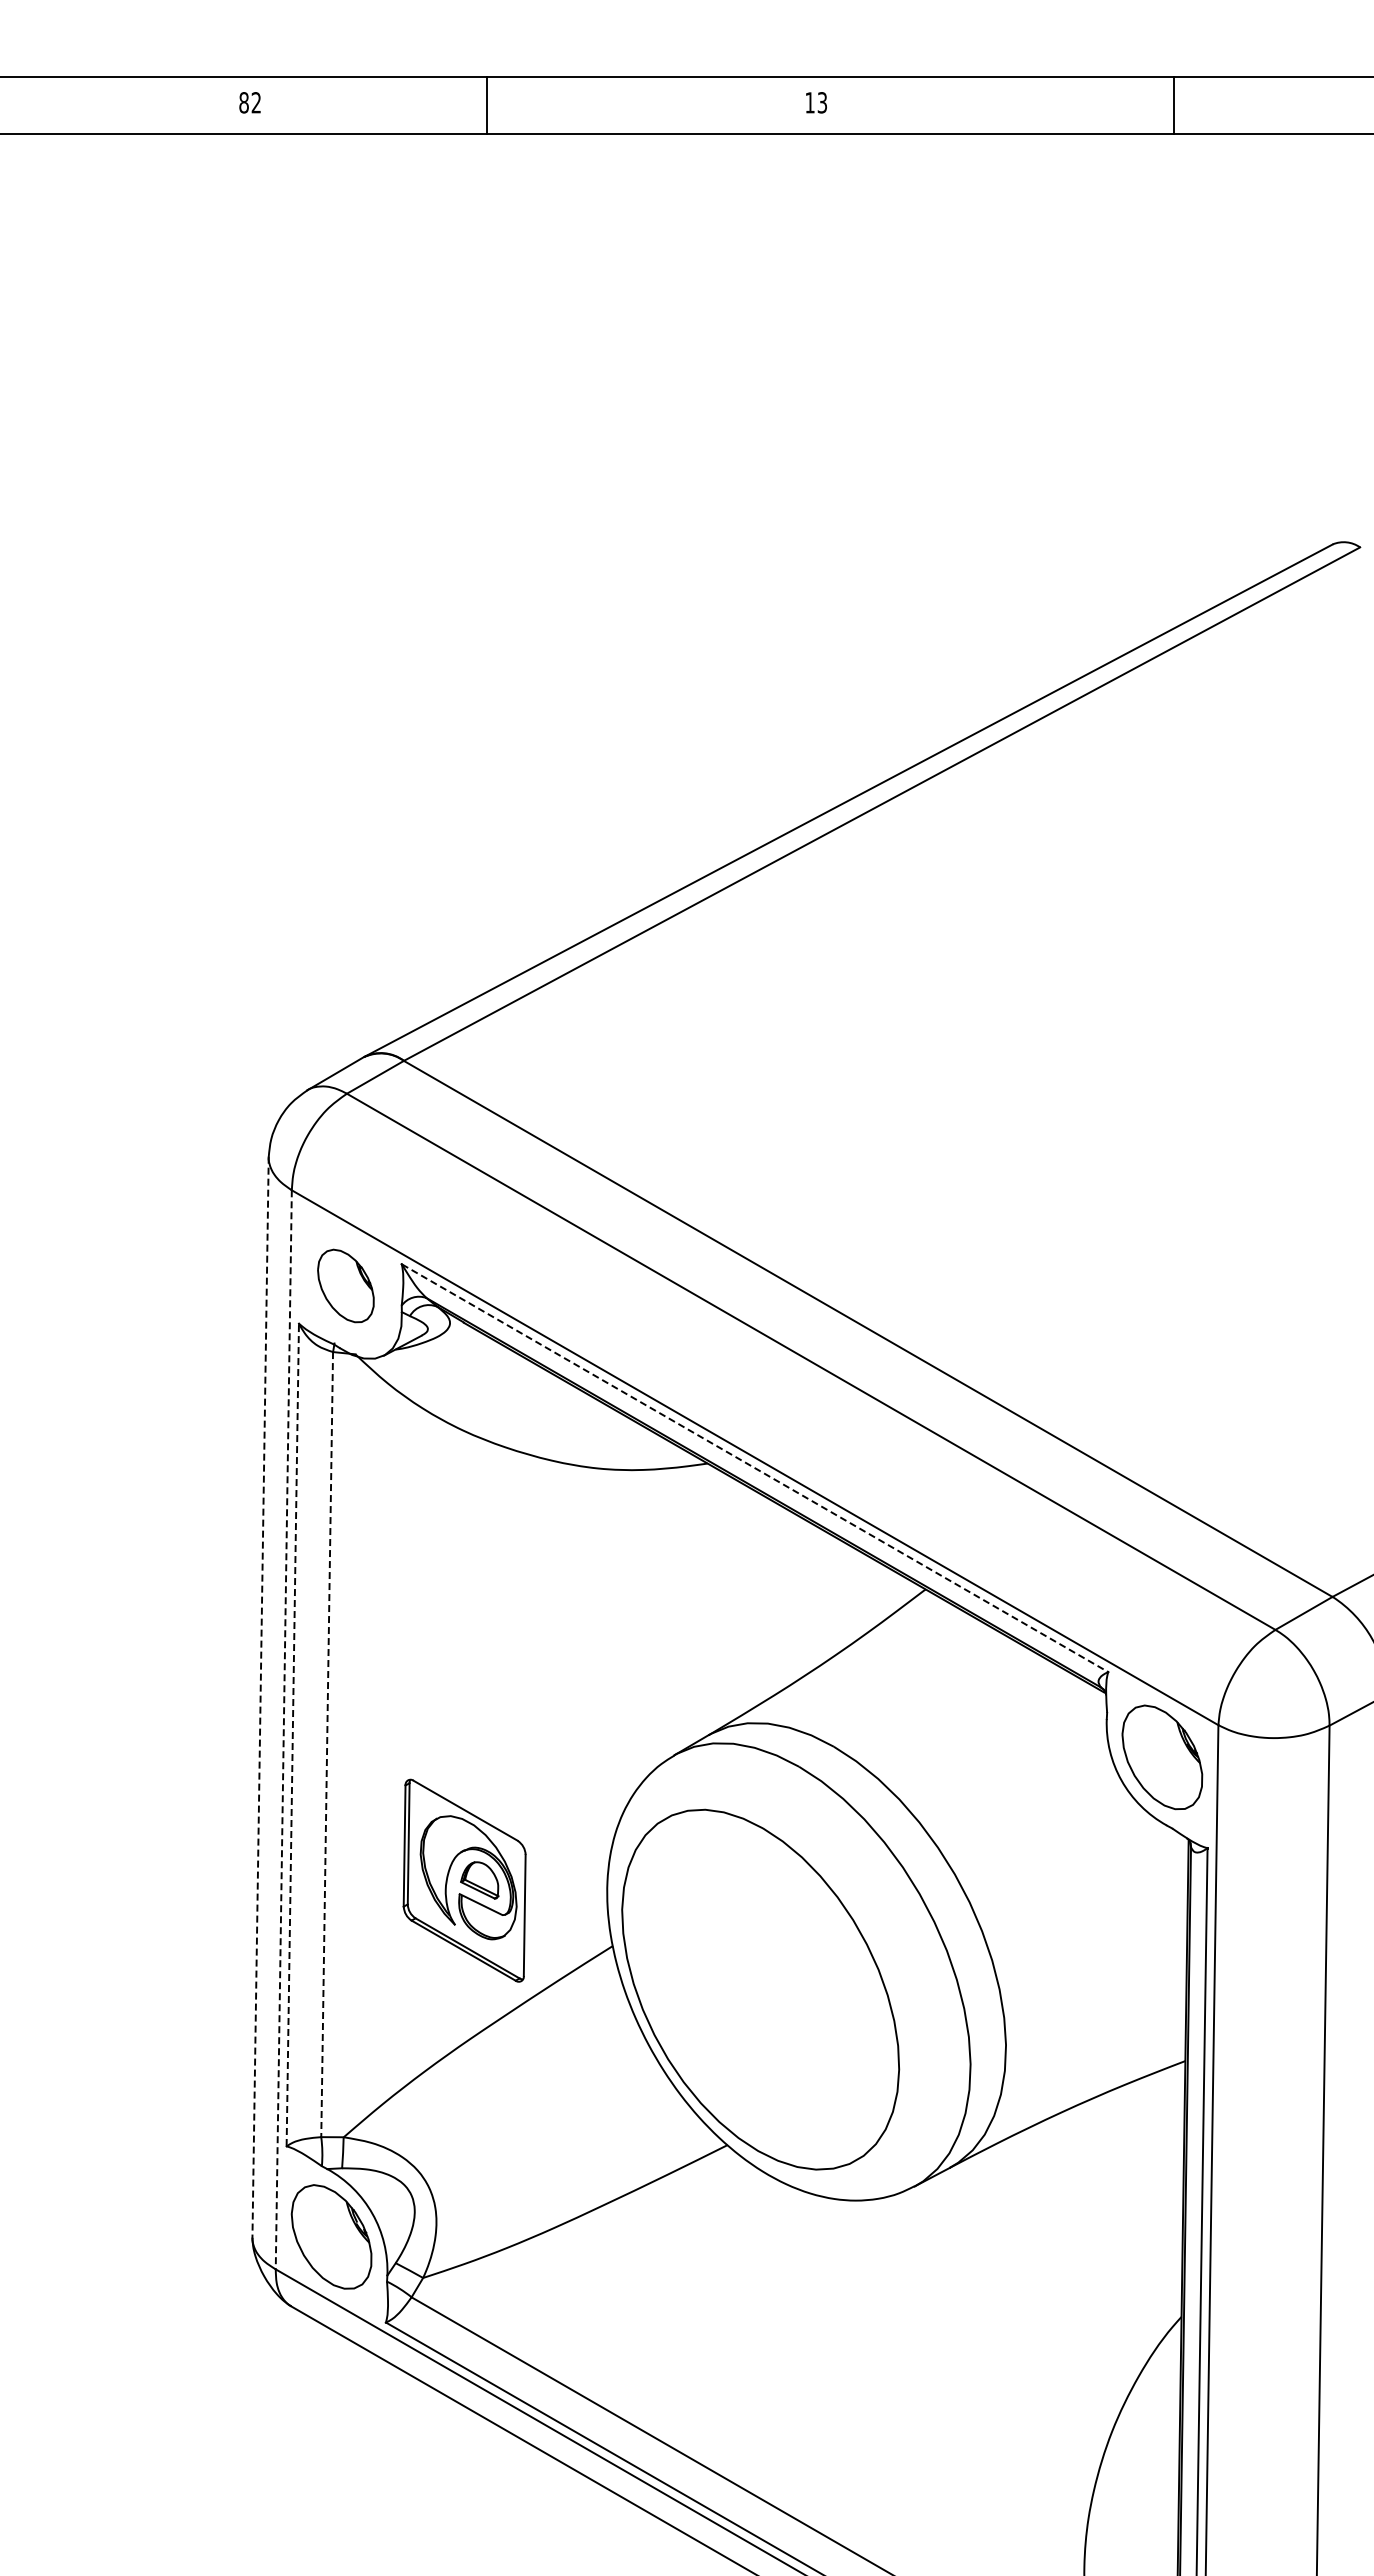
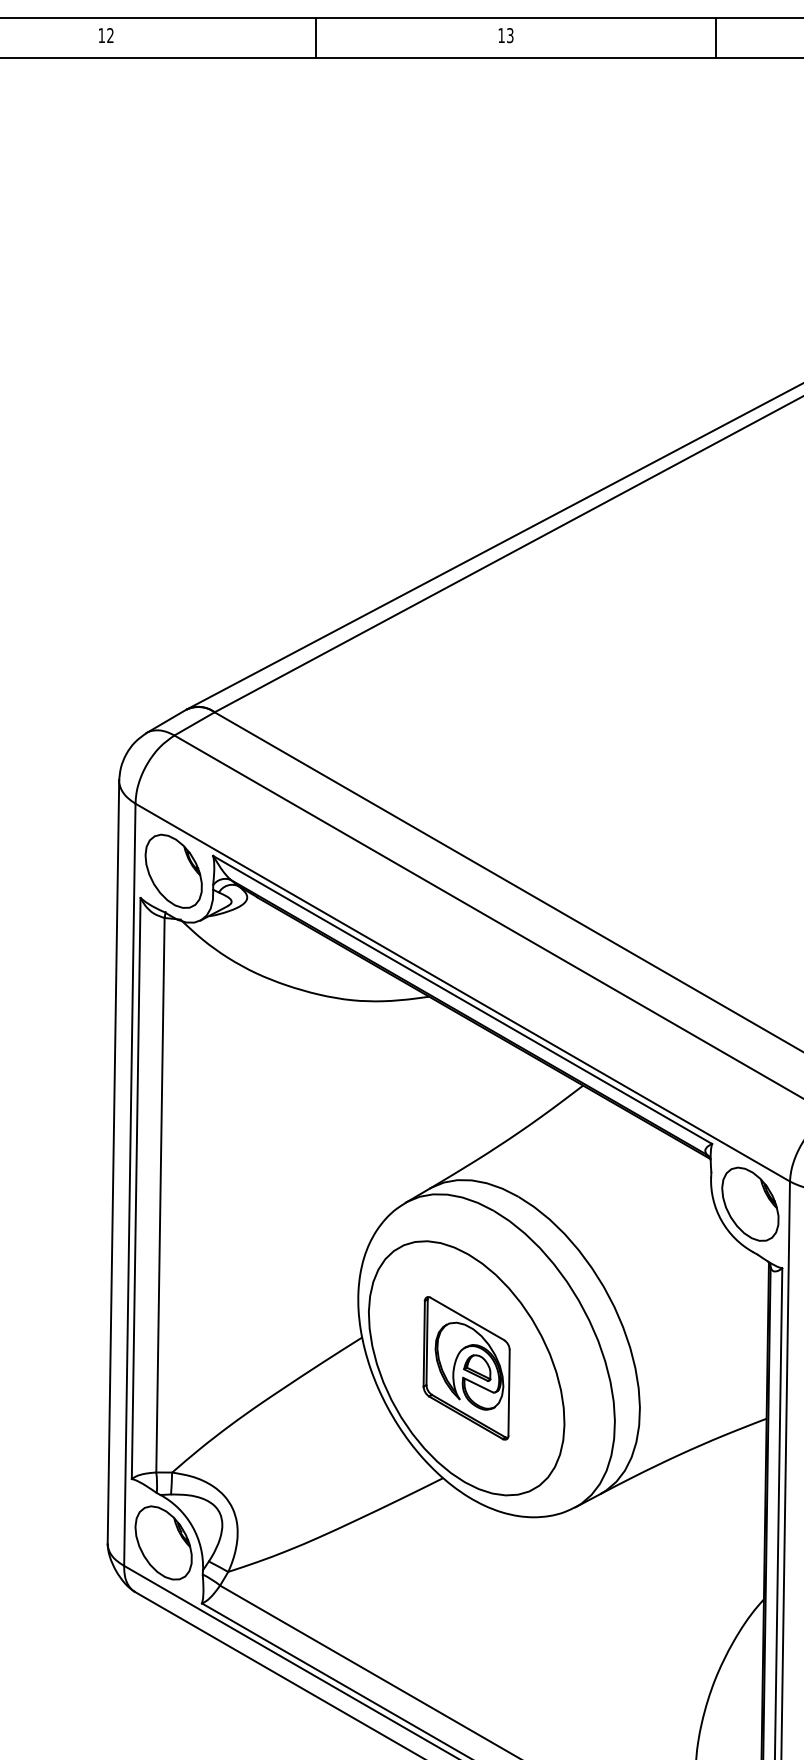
text: (243, 102) -> (101, 35), 82 -> 12
line: (487, 105) -> (316, 37), moved
line: (1174, 105) -> (715, 37), moved
part: (345, 1285) -> (173, 870), size x1.43
line: (755, 1468) -> (463, 1000), dashed -> solid
line: (260, 1697) -> (113, 1161), dashed -> solid
line: (283, 1729) -> (129, 1184), dashed -> solid
line: (292, 1734) -> (135, 1188), dashed -> solid
line: (327, 1744) -> (160, 1195), dashed -> solid
part: (464, 1880) -> (466, 1368), moved

